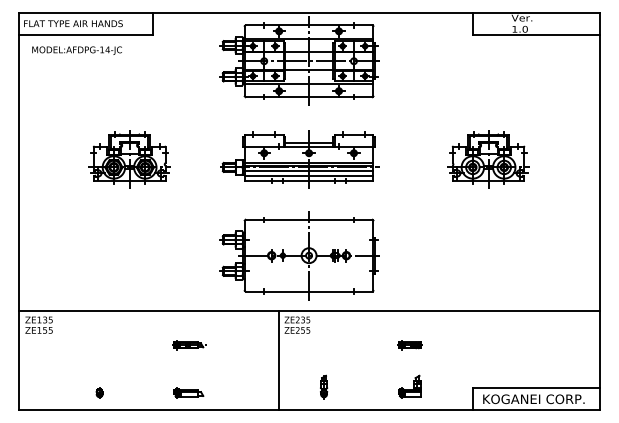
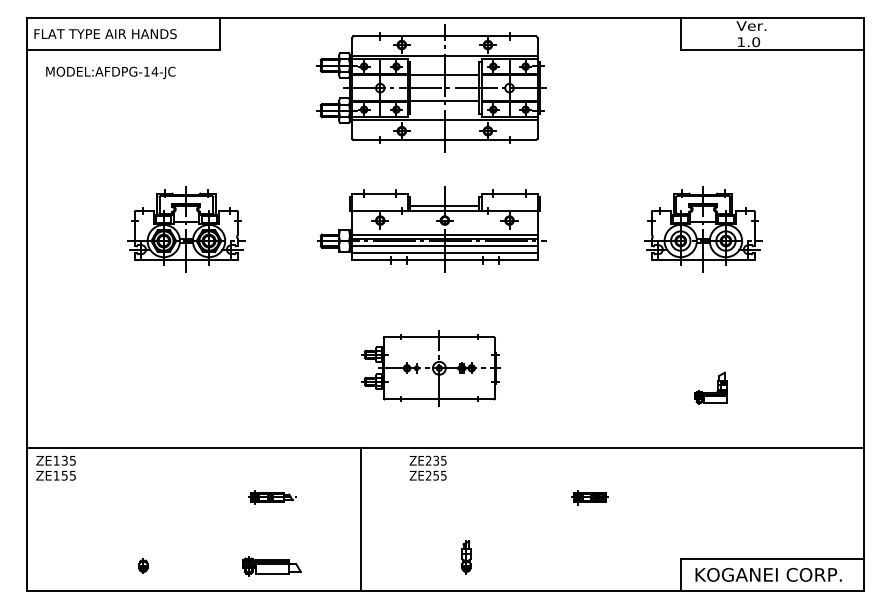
part: (299, 255) -> (431, 367), size x0.6
line: (278, 360) -> (360, 519), moved
part: (409, 386) -> (710, 388), moved
part: (188, 392) -> (271, 565), size x1.4

